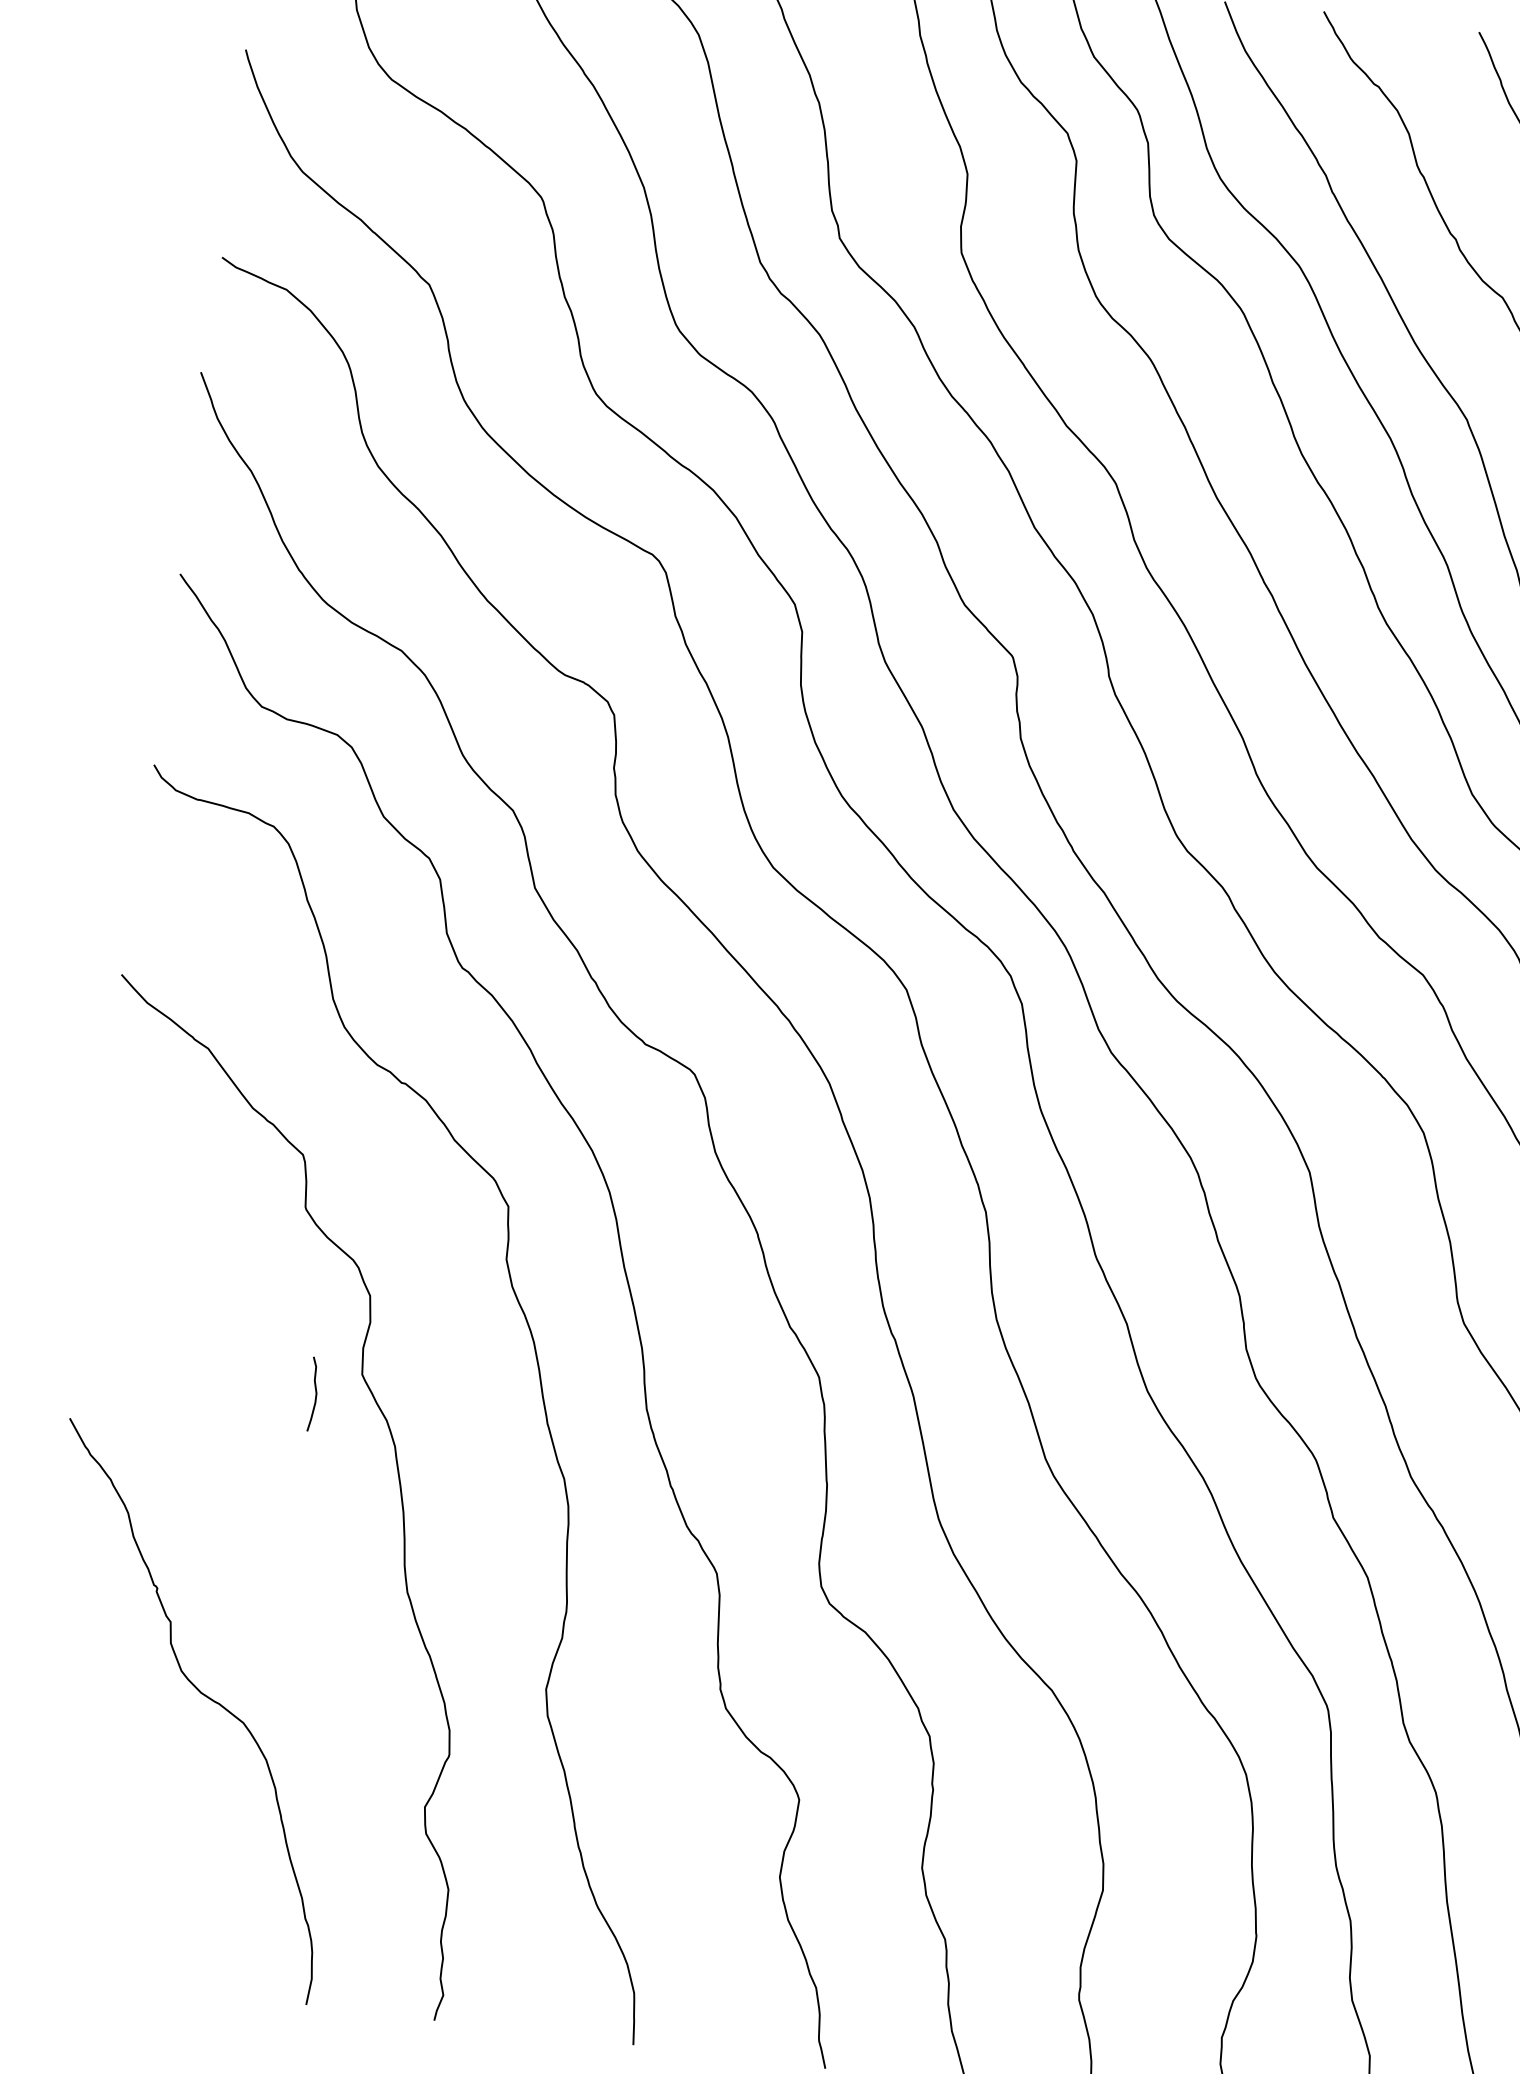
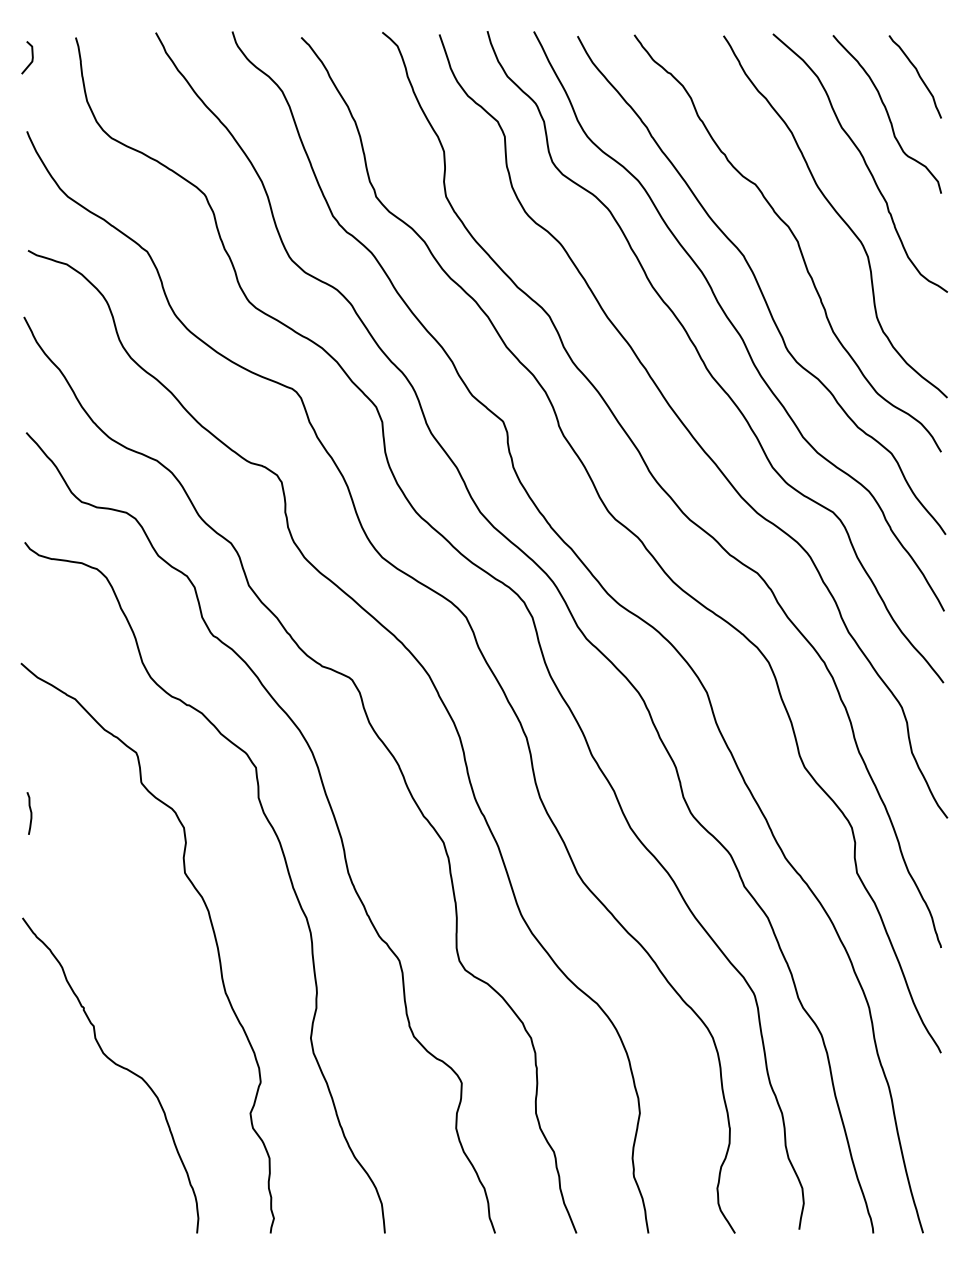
curve: (314, 1394) -> (30, 813), moved

